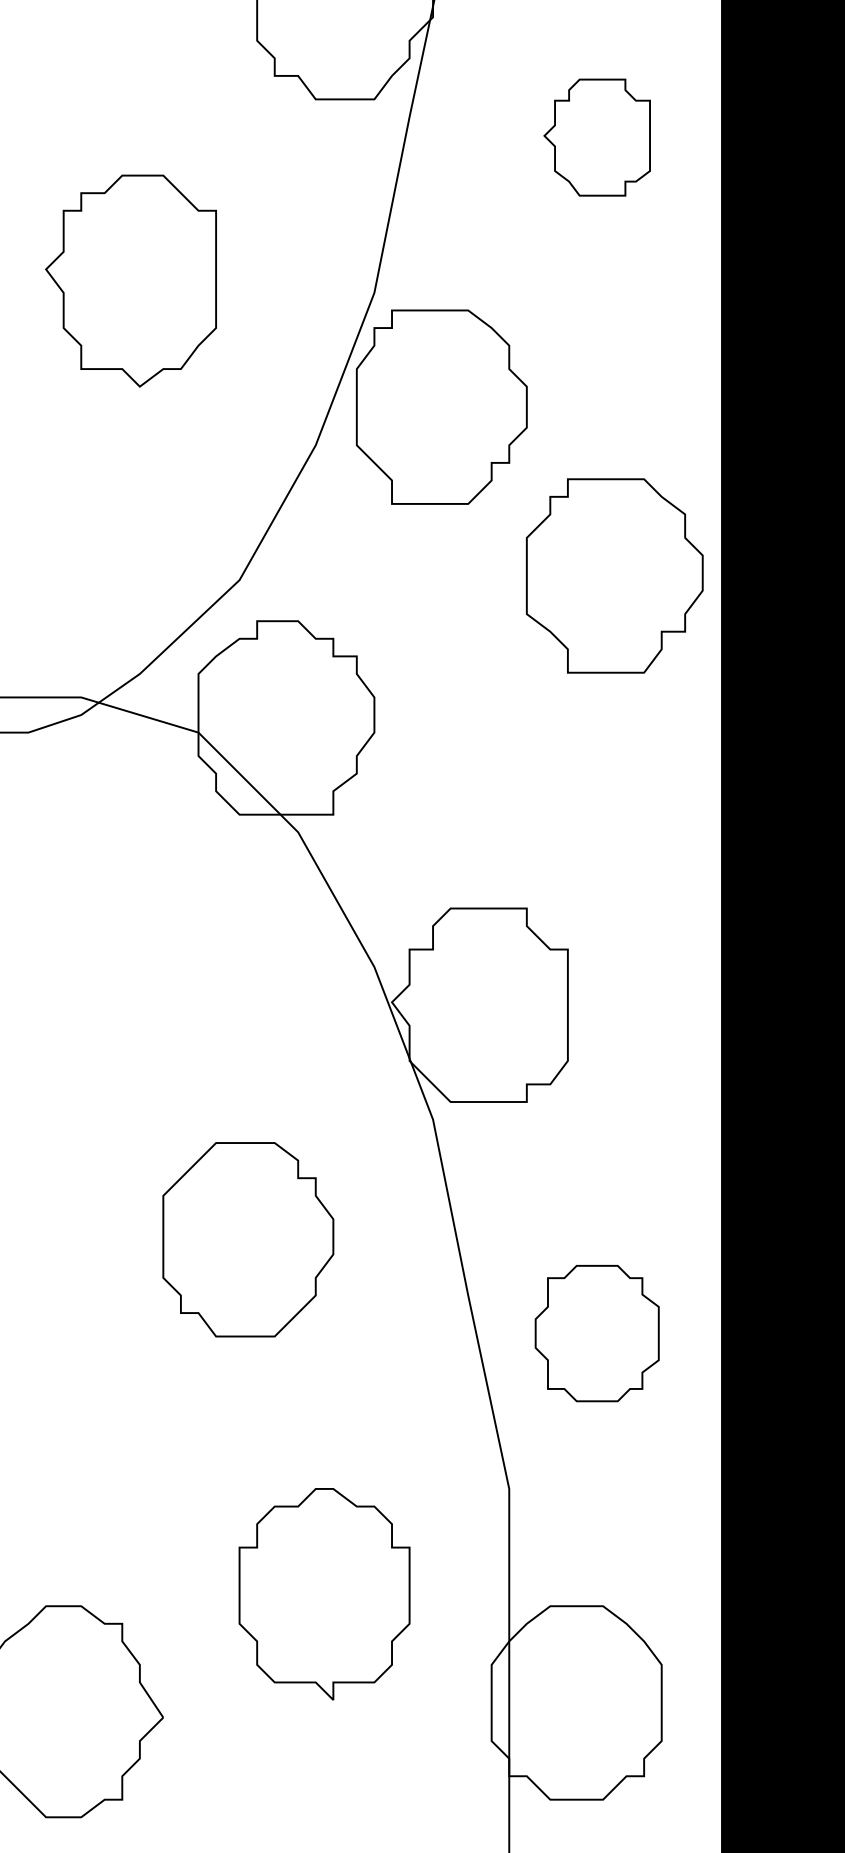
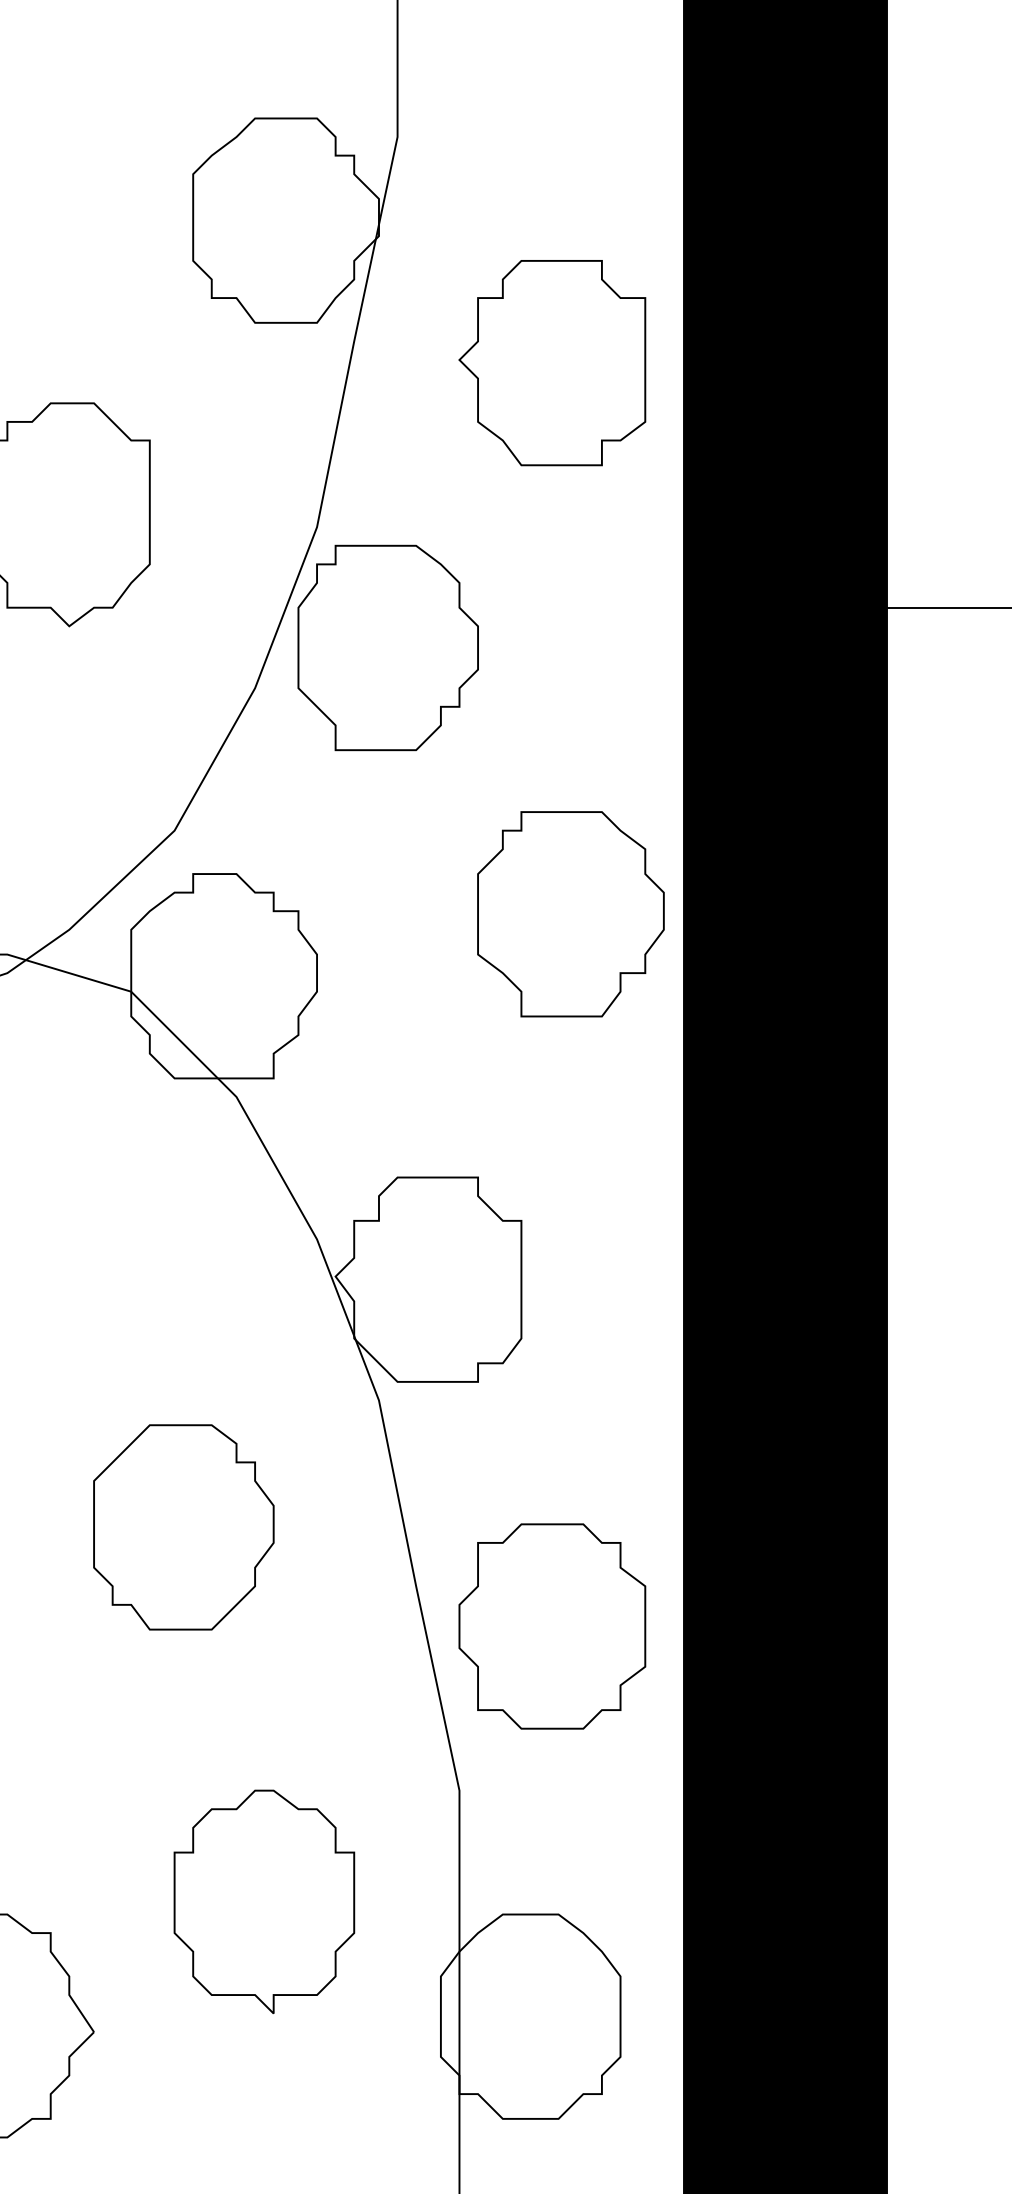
part: (597, 137) -> (552, 363), size x1.67
part: (614, 576) -> (570, 914), moved
part: (597, 1333) -> (552, 1626), size x1.43

